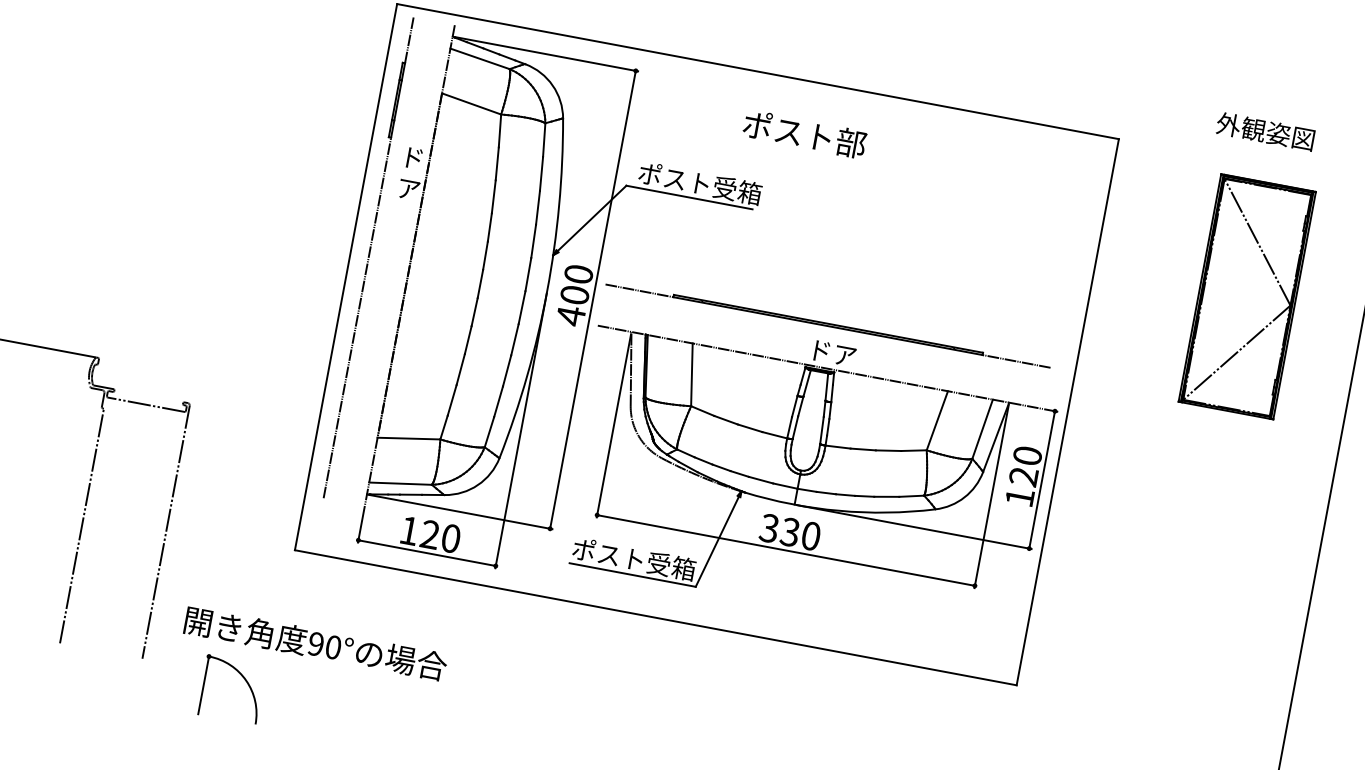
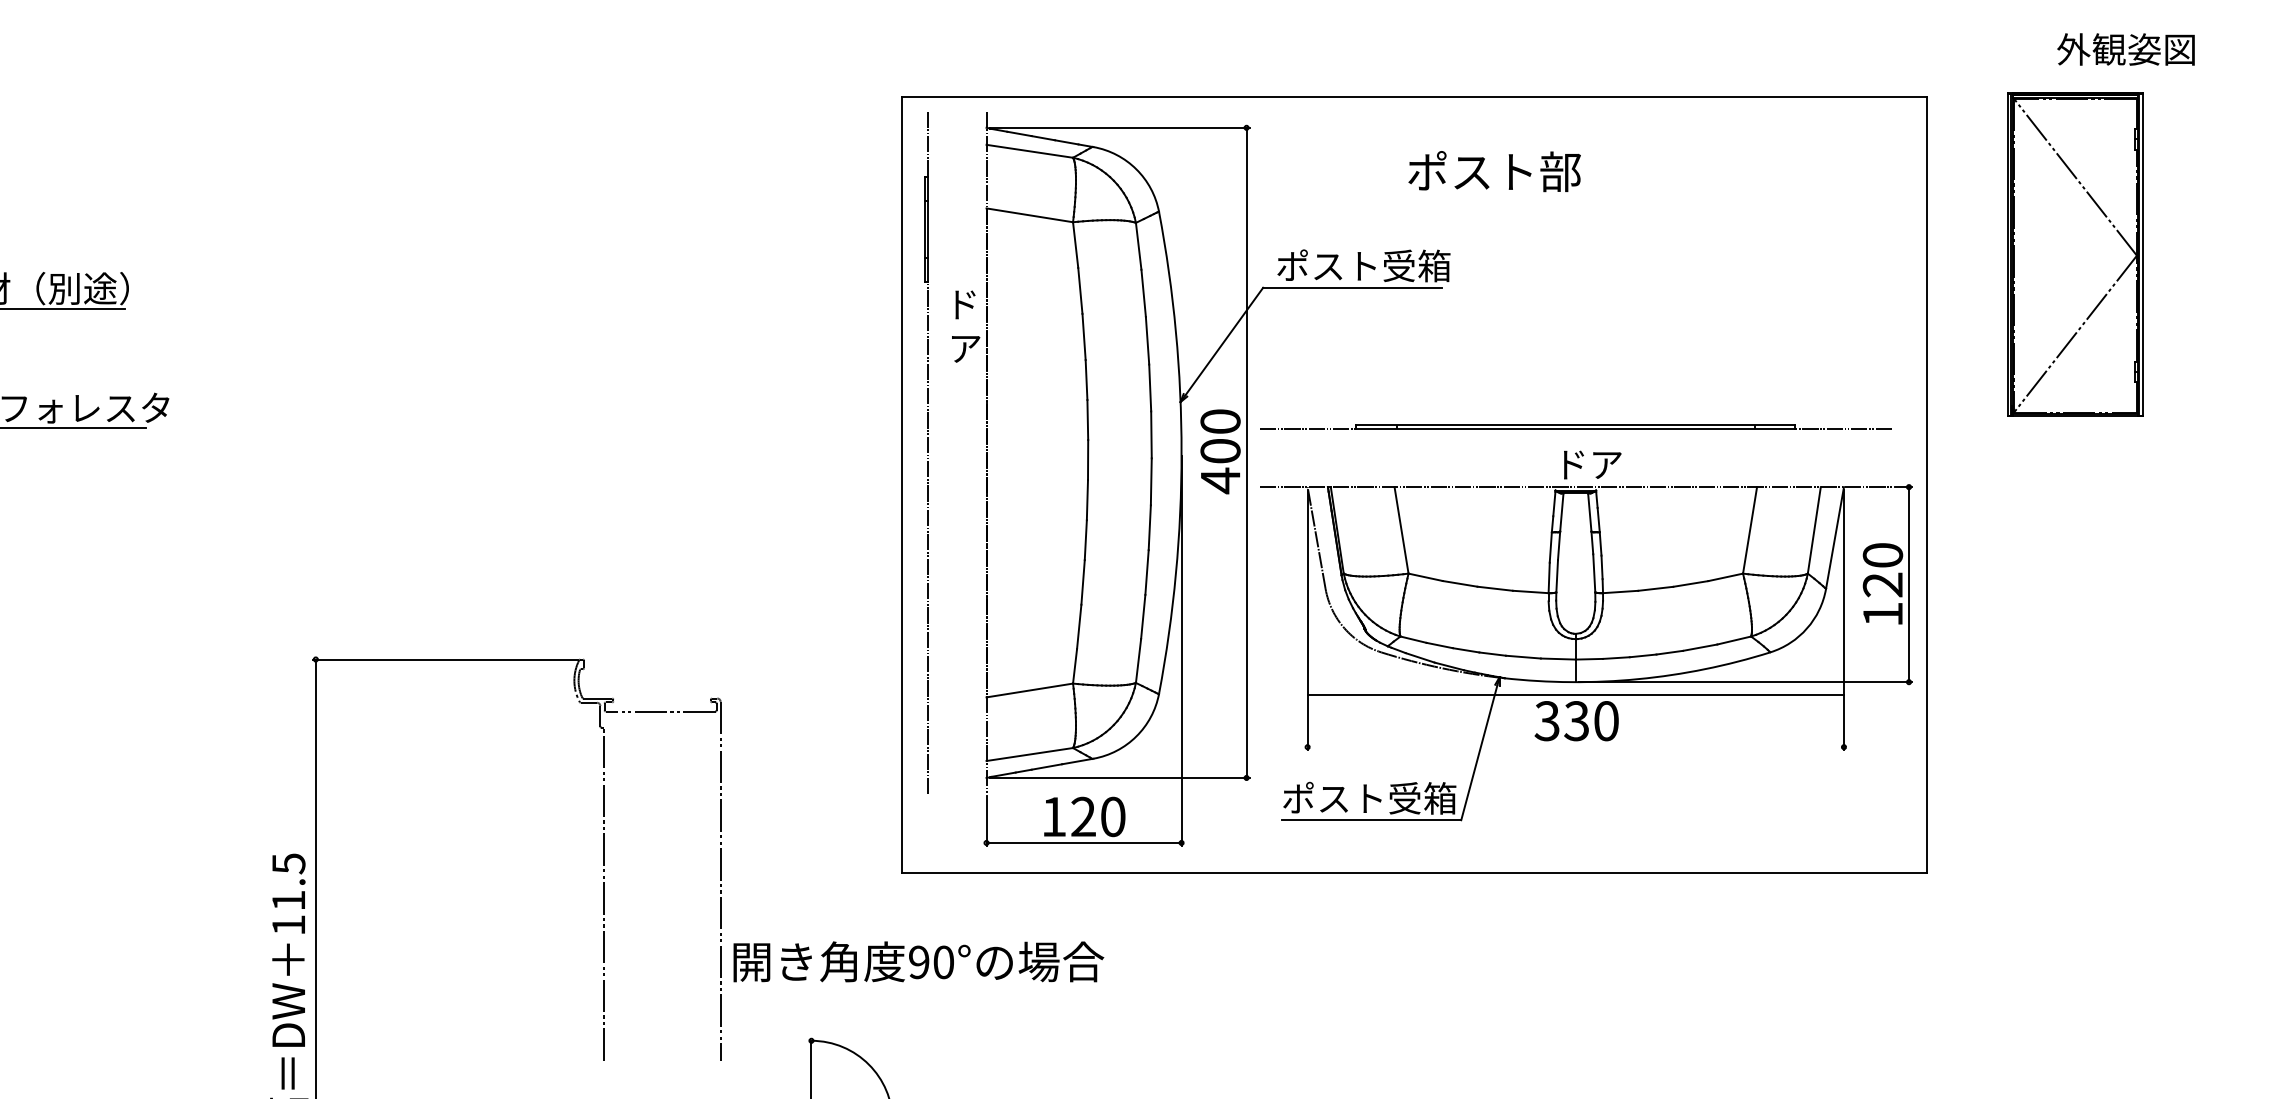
part: (1247, 296) -> (2075, 254), moved
line: (785, 550) -> (1575, 695), moved
text: (315, 643) -> (918, 961), moved

